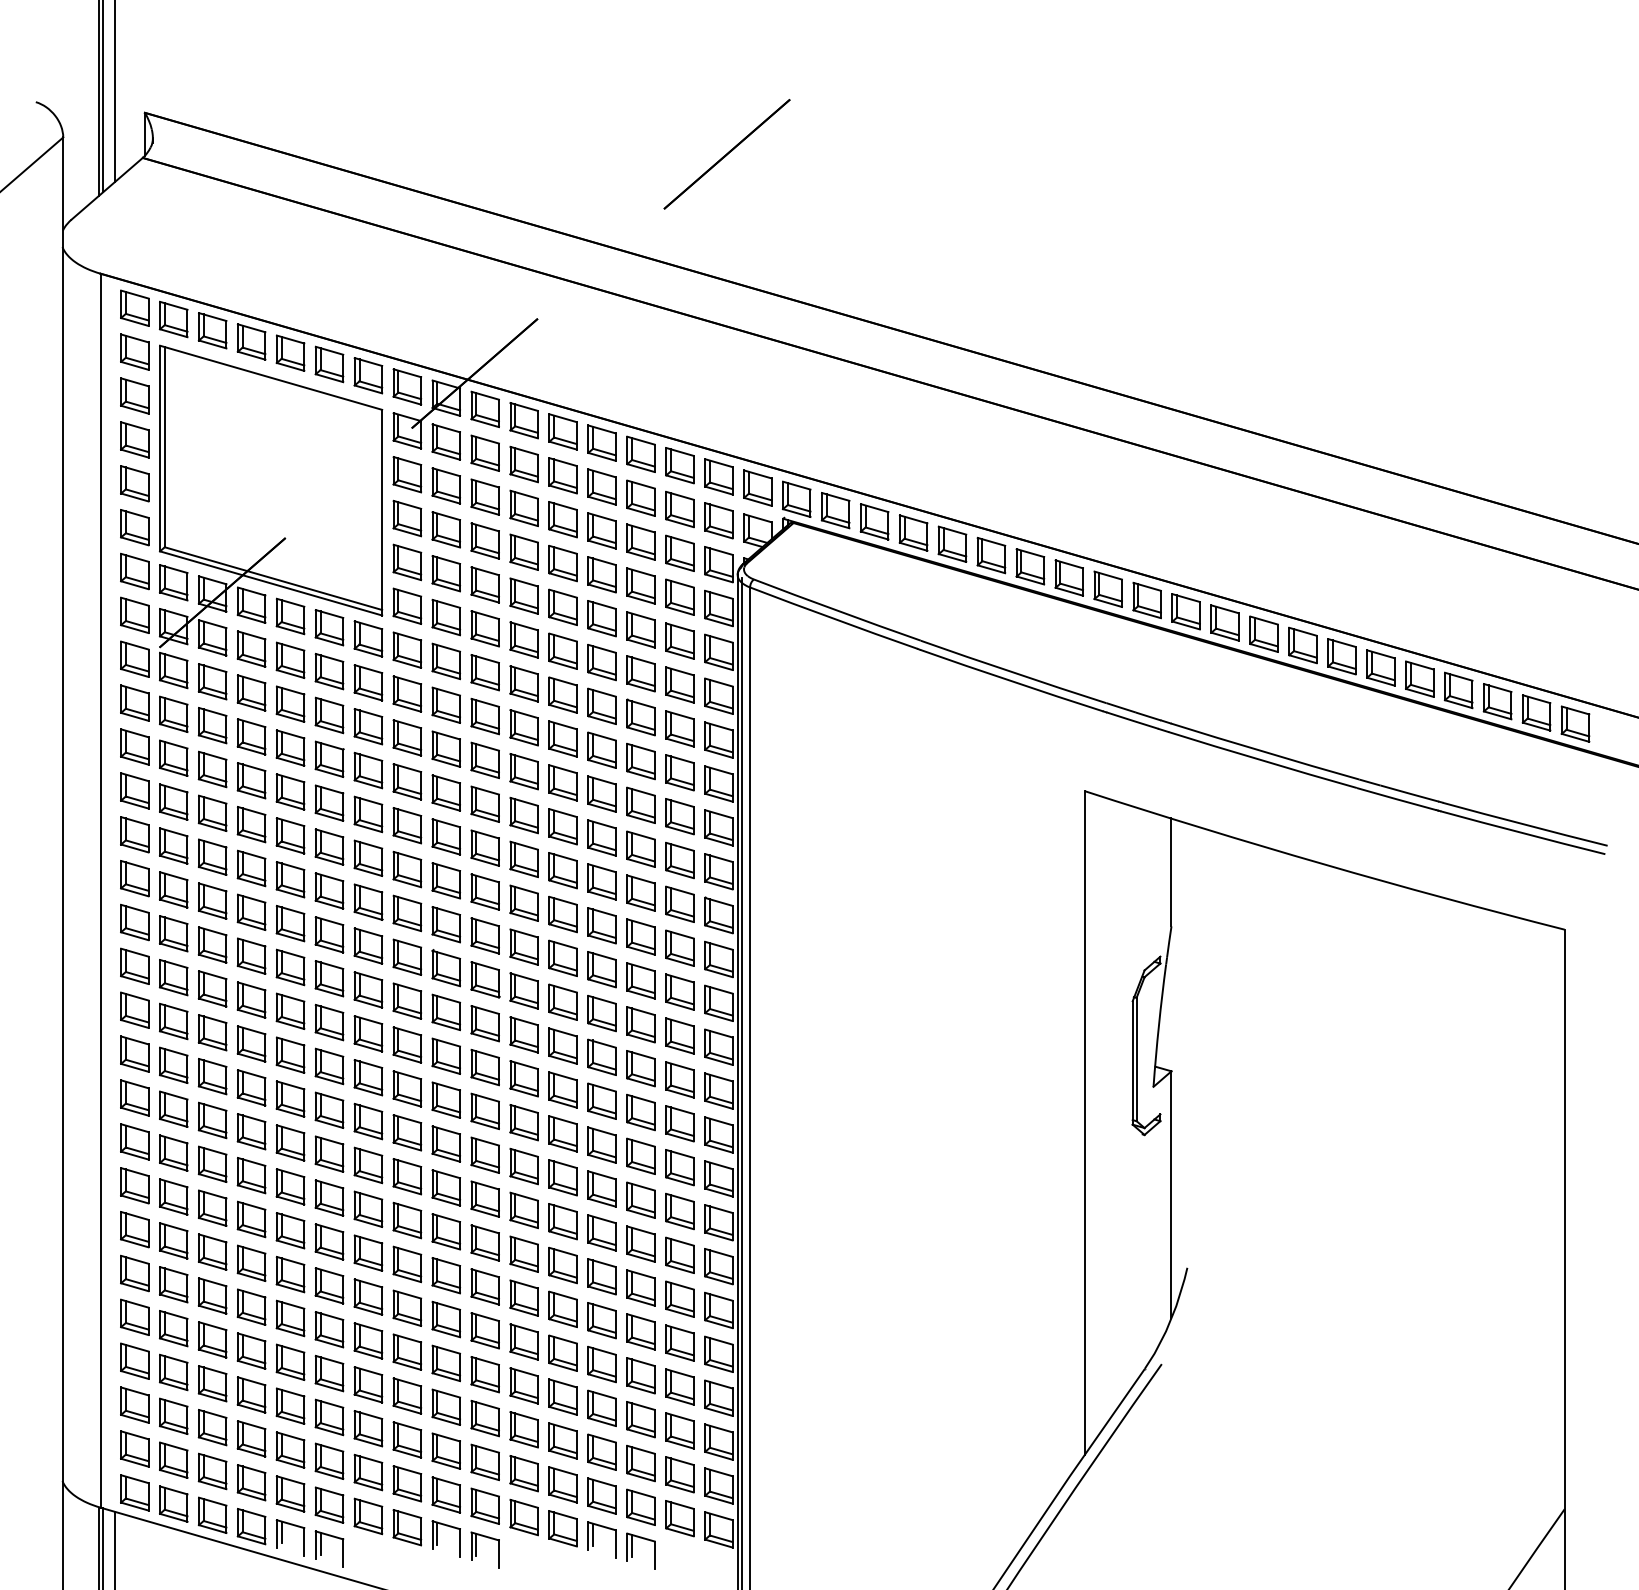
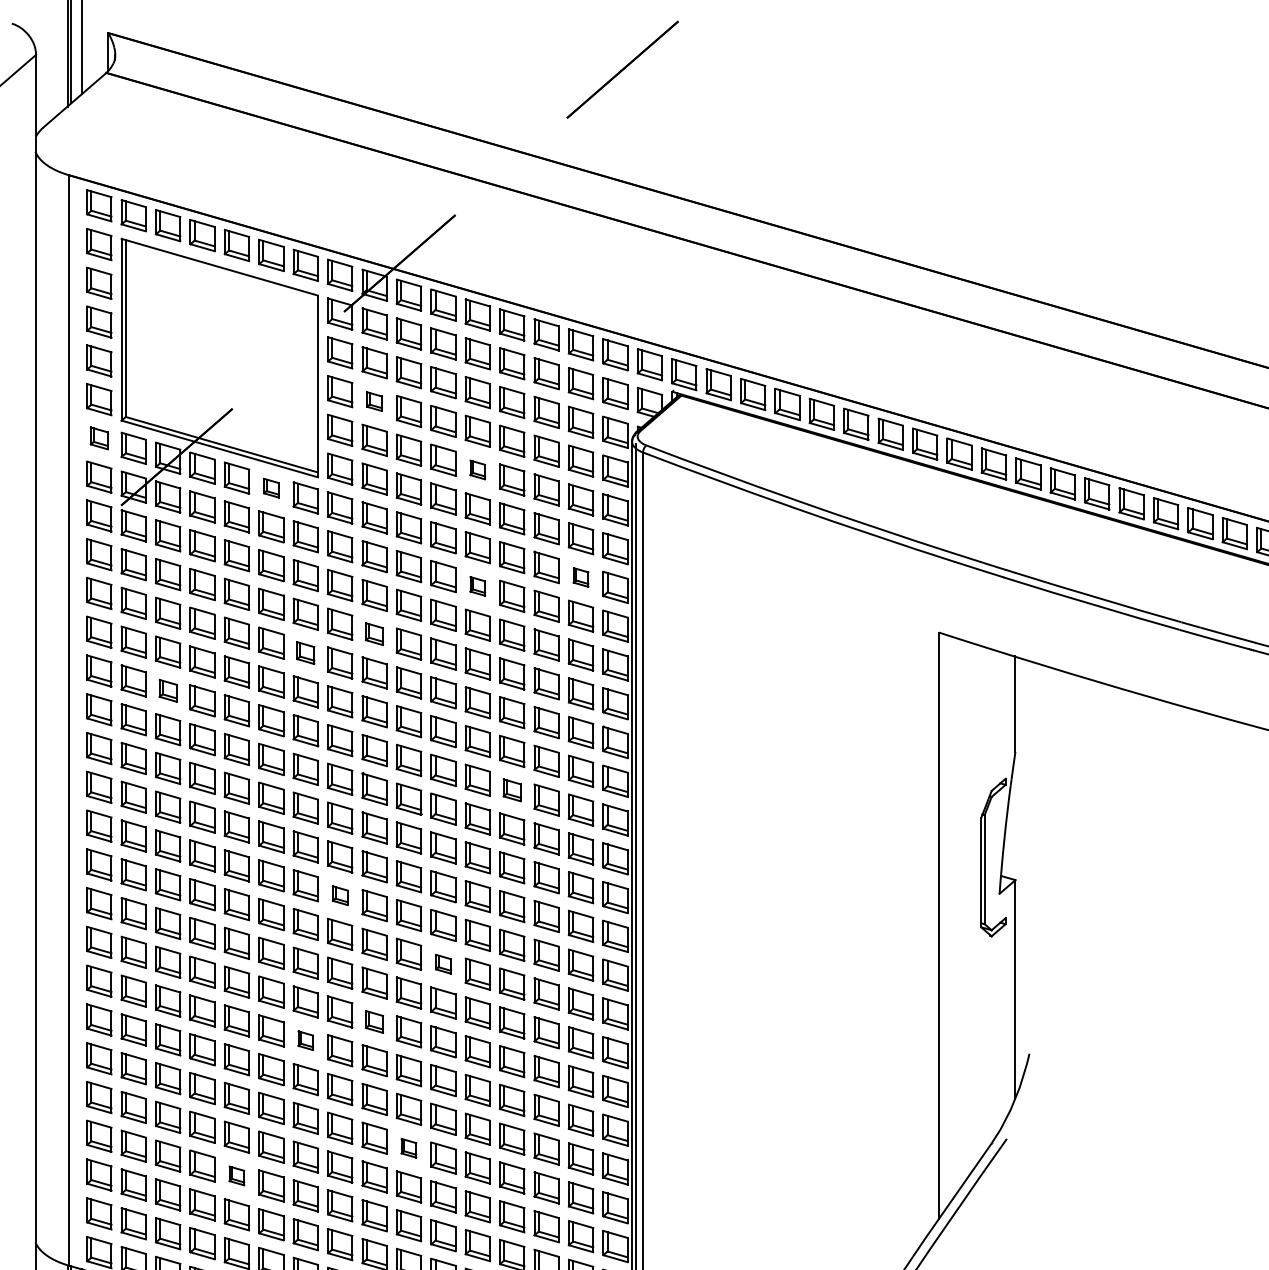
part: (445, 529) -> (373, 401), size x0.6
part: (134, 571) -> (99, 438), size x0.7
part: (562, 606) -> (477, 469), size x0.6
part: (329, 627) -> (271, 487), size x0.6
part: (679, 728) -> (580, 577), size x0.6
part: (562, 738) -> (477, 585), size x0.6
part: (445, 792) -> (373, 633), size x0.7
part: (368, 814) -> (305, 653), size x0.7
part: (212, 856) -> (167, 690), size x0.7
part: (601, 969) -> (511, 790), size x0.7
part: (407, 1088) -> (340, 895), size x0.6
part: (523, 1166) -> (442, 964), size x0.6
part: (445, 1231) -> (373, 1021), size x0.7
part: (368, 1252) -> (305, 1040), size x0.6
part: (484, 1374) -> (408, 1148), size x0.6
part: (290, 1405) -> (236, 1175), size x0.6

